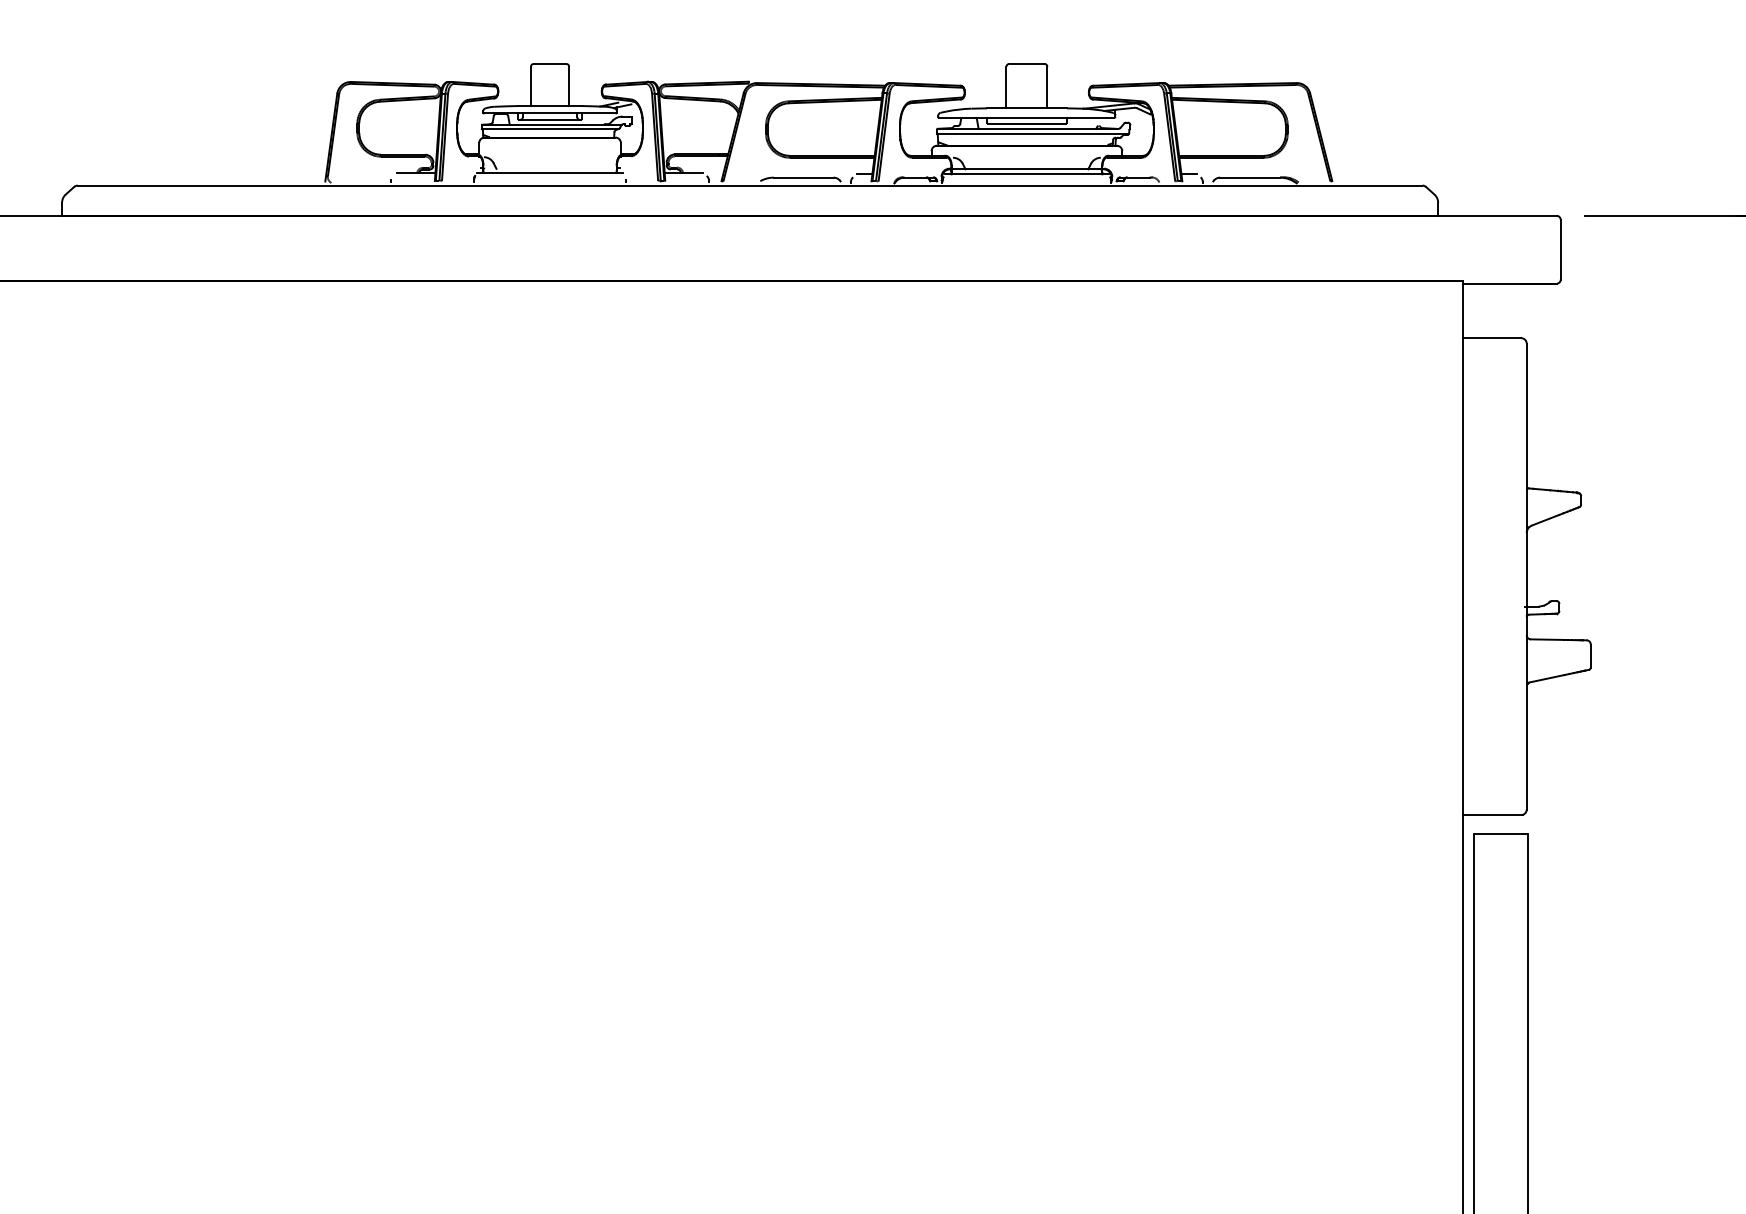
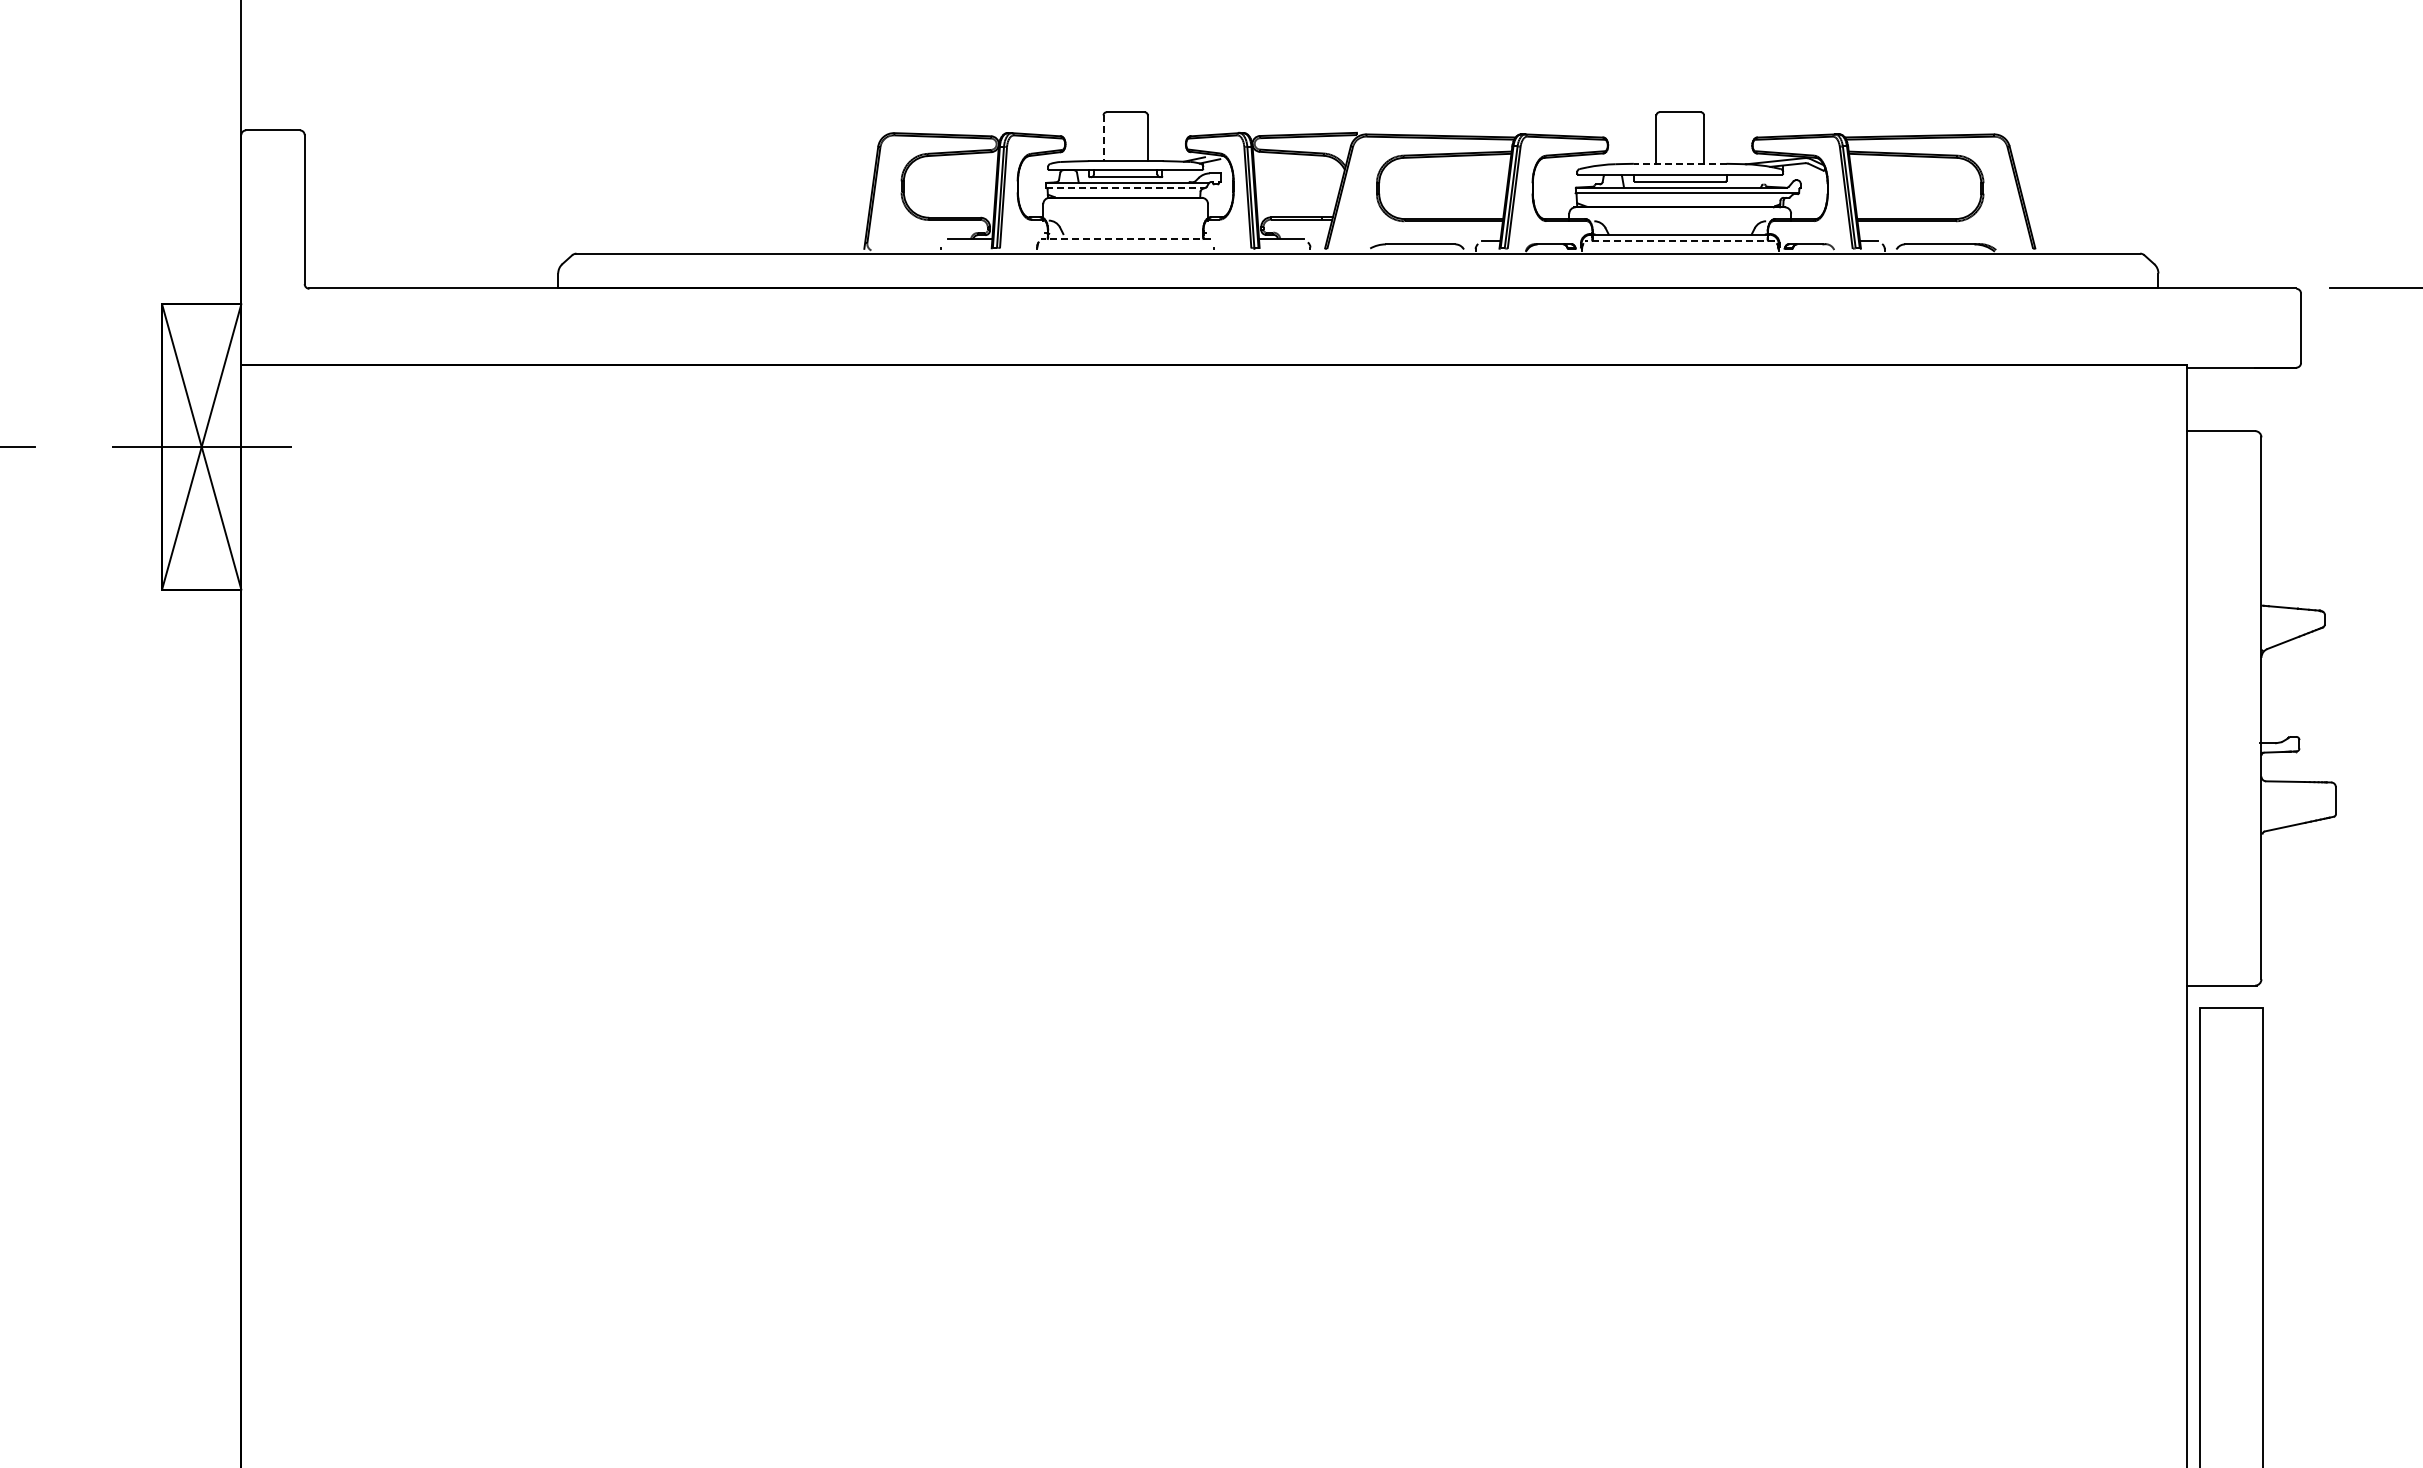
line: (530, 86) -> (1103, 138), solid -> dashed
line: (1026, 108) -> (1679, 163), solid -> dashed
line: (550, 129) -> (1126, 188), solid -> dashed
line: (549, 172) -> (1125, 238), solid -> dashed
line: (1027, 174) -> (1680, 240), solid -> dashed

